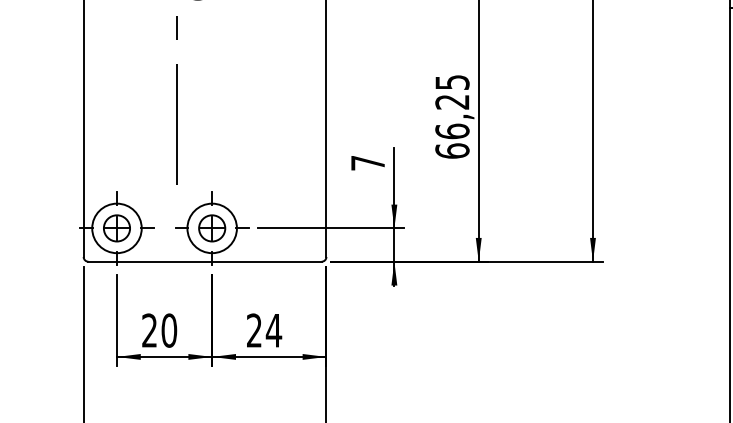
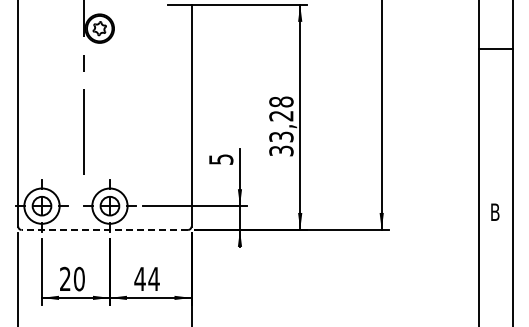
text: (452, 116) -> (281, 126), 66,25 -> 33,28
text: (368, 163) -> (221, 159), 7 -> 5
line: (204, 261) -> (104, 229), solid -> dashed
text: (253, 329) -> (139, 278), 24 -> 44

